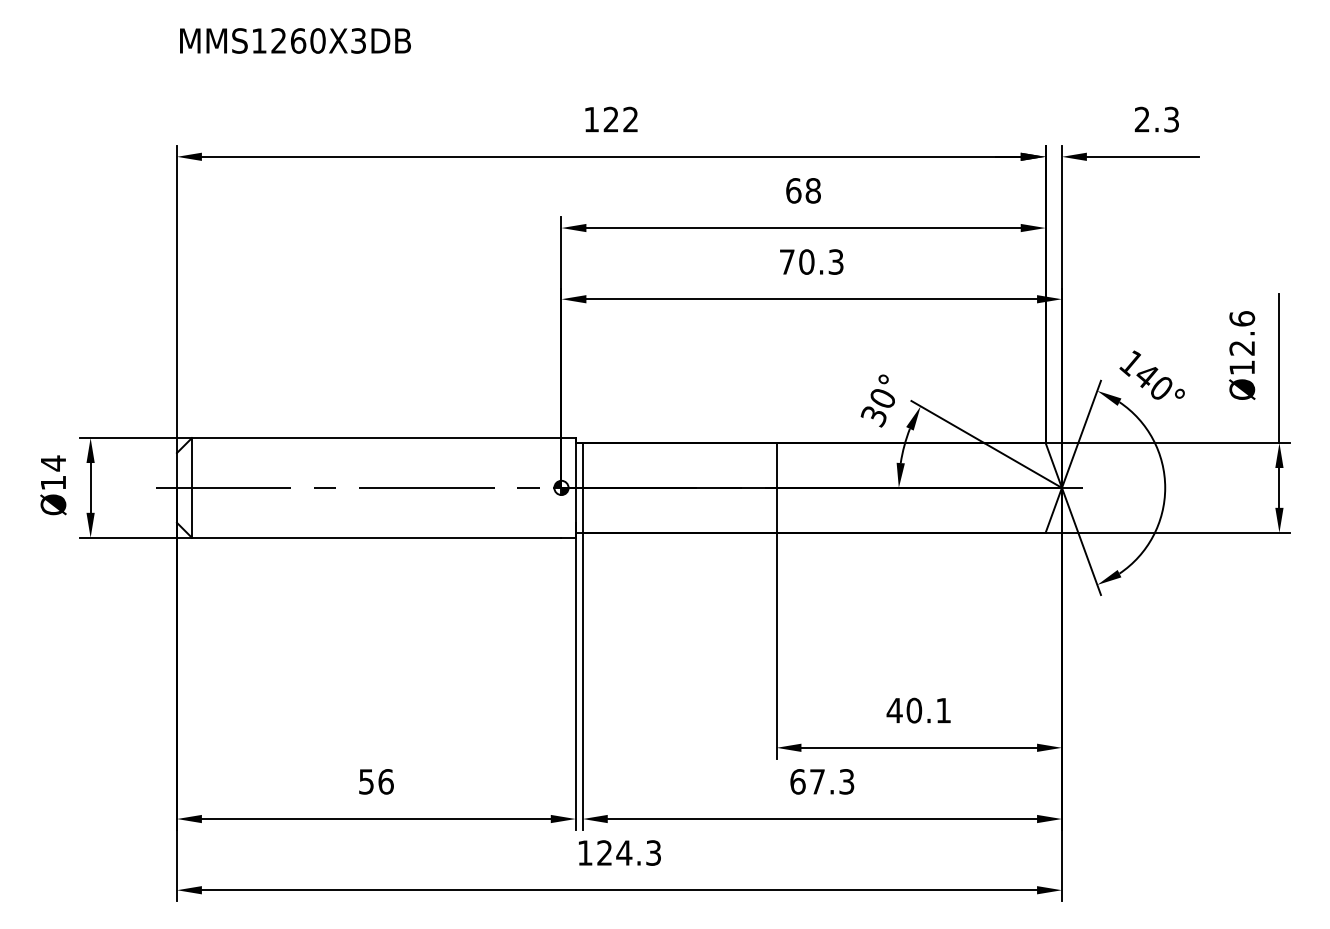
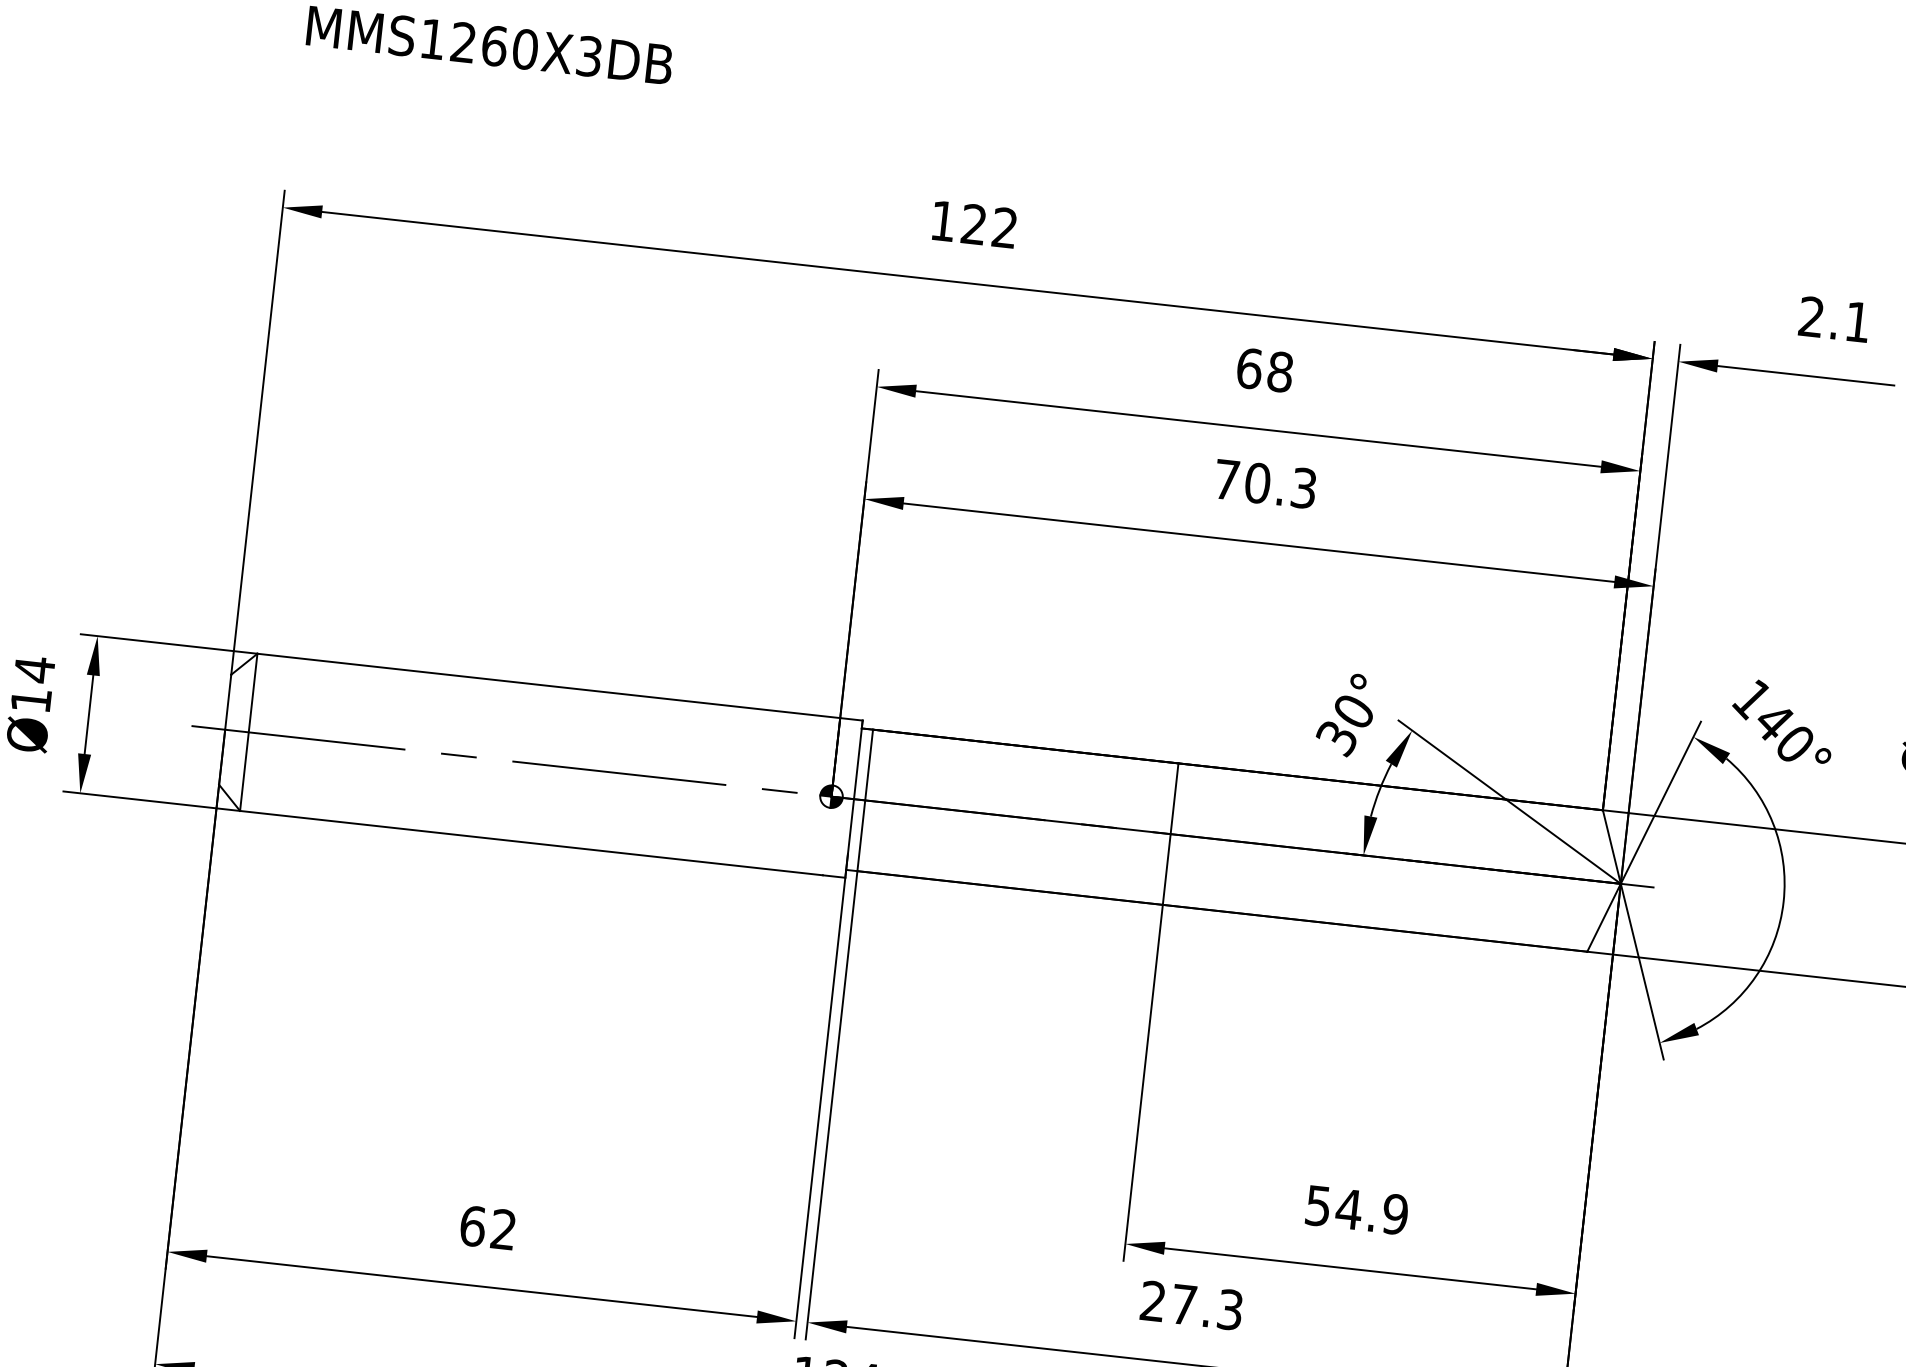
text: (1171, 119) -> (1857, 321), 2.3 -> 2.1
text: (918, 710) -> (1355, 1209), 40.1 -> 54.9
text: (376, 781) -> (488, 1227), 56 -> 62
text: (797, 781) -> (1152, 1300), 67.3 -> 27.3

